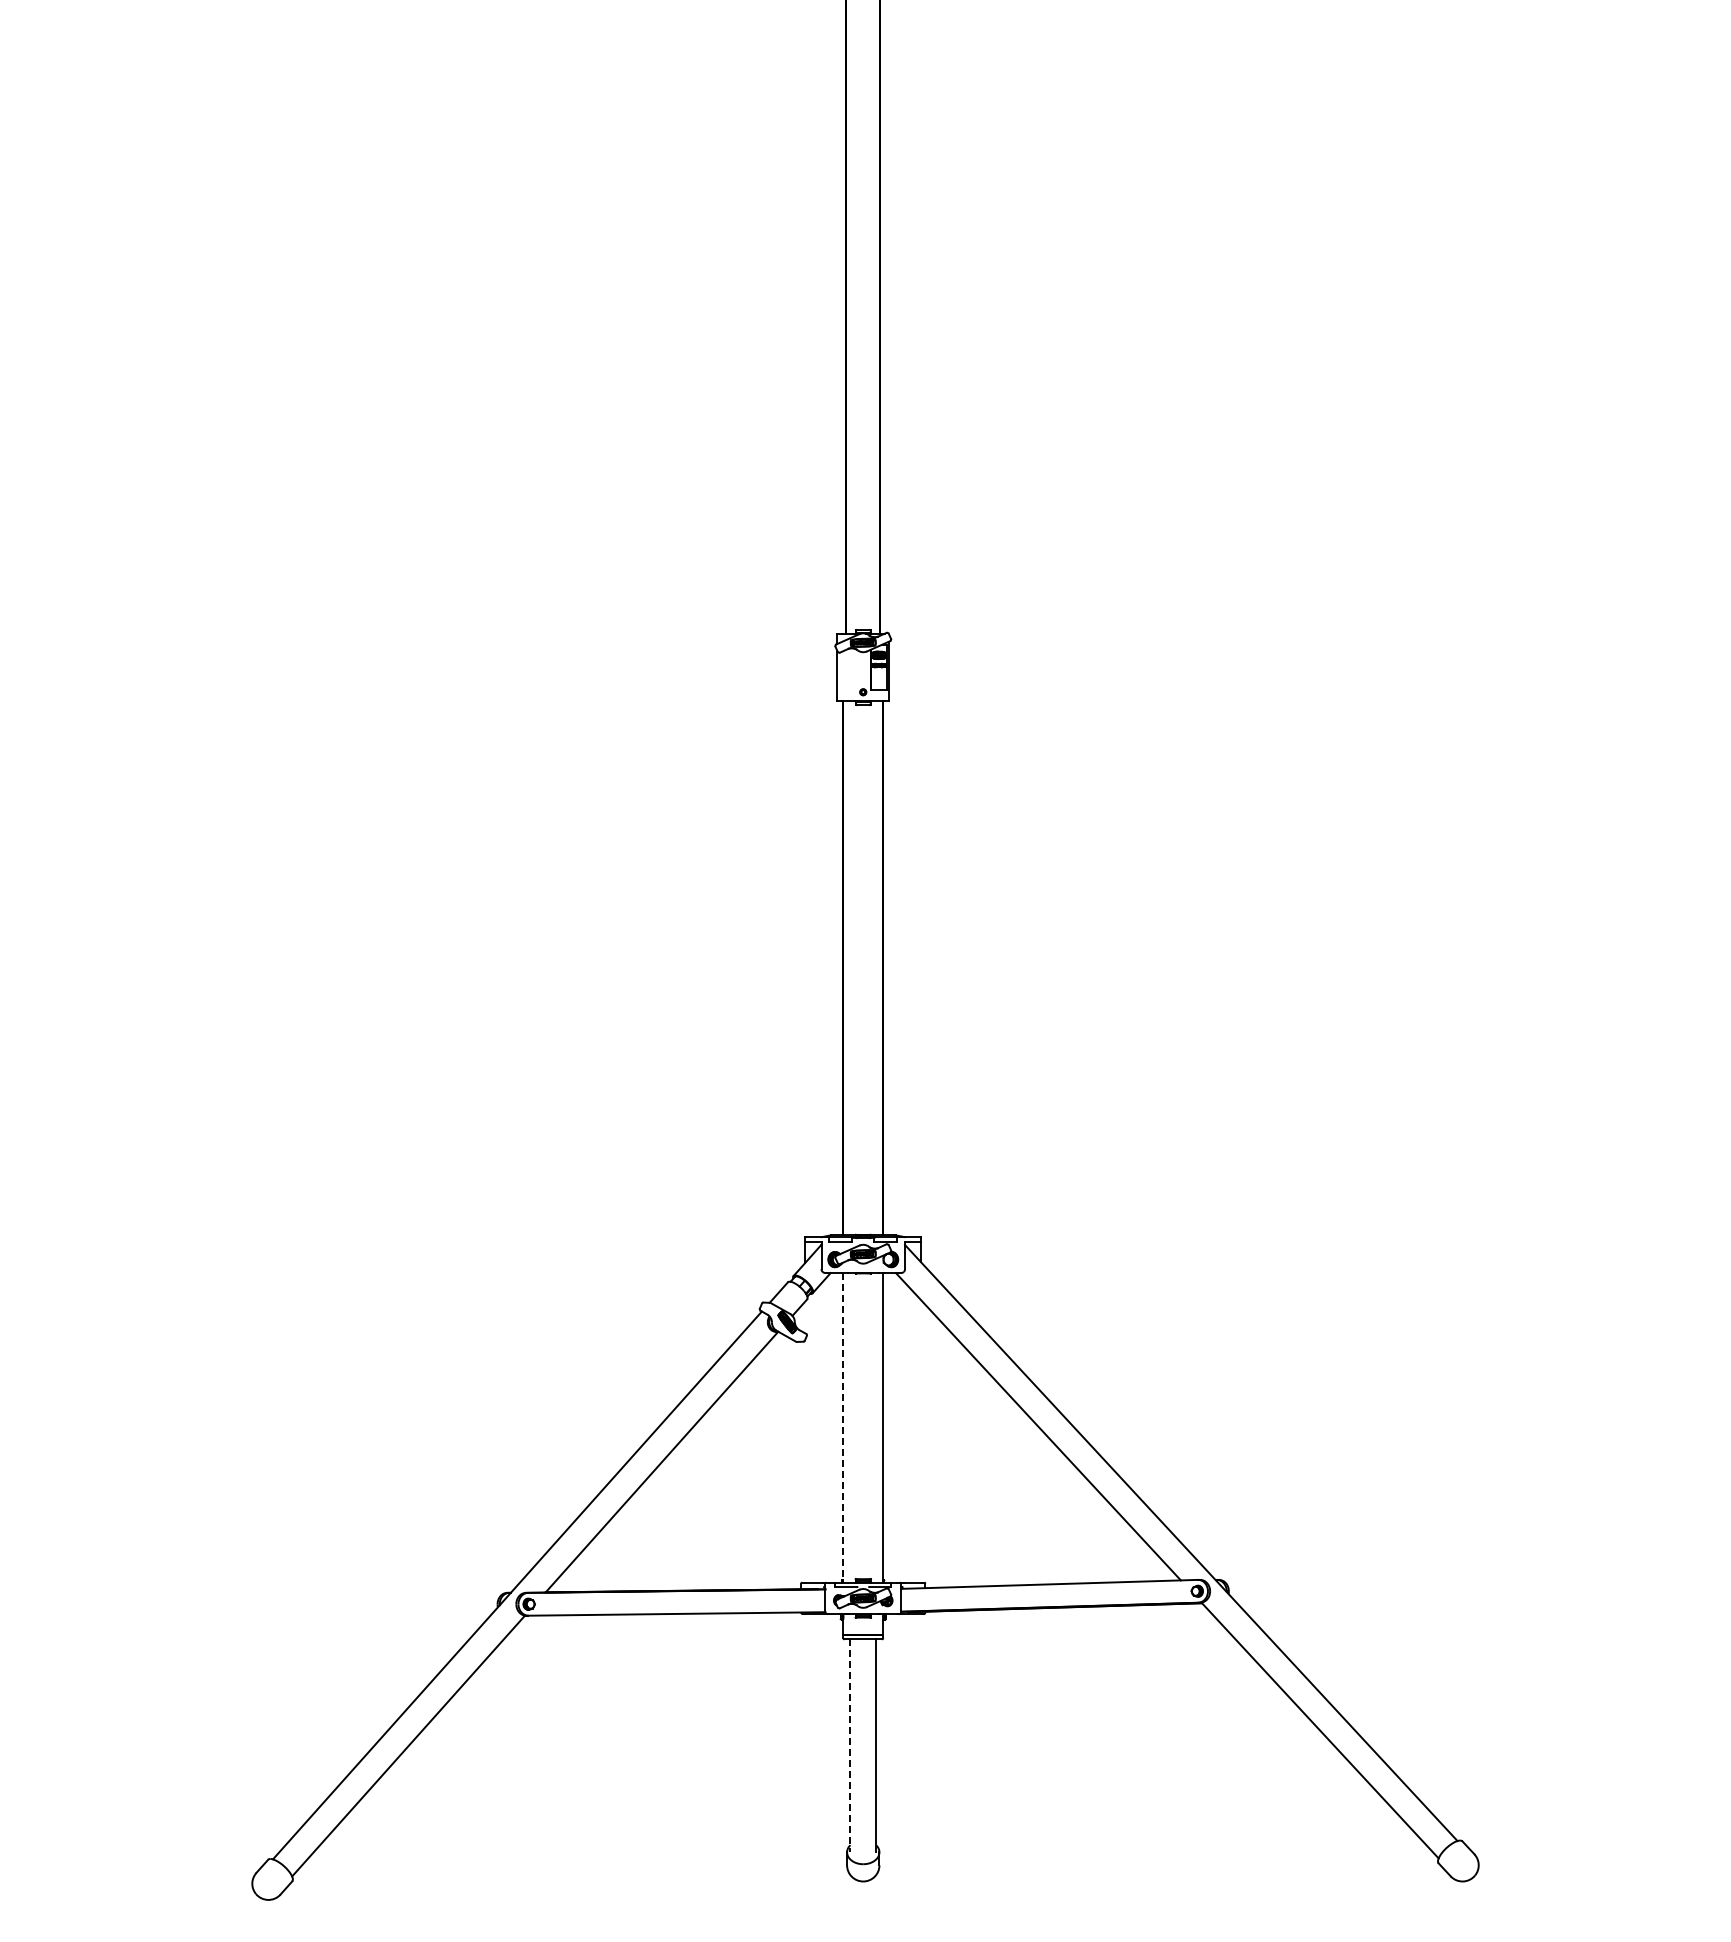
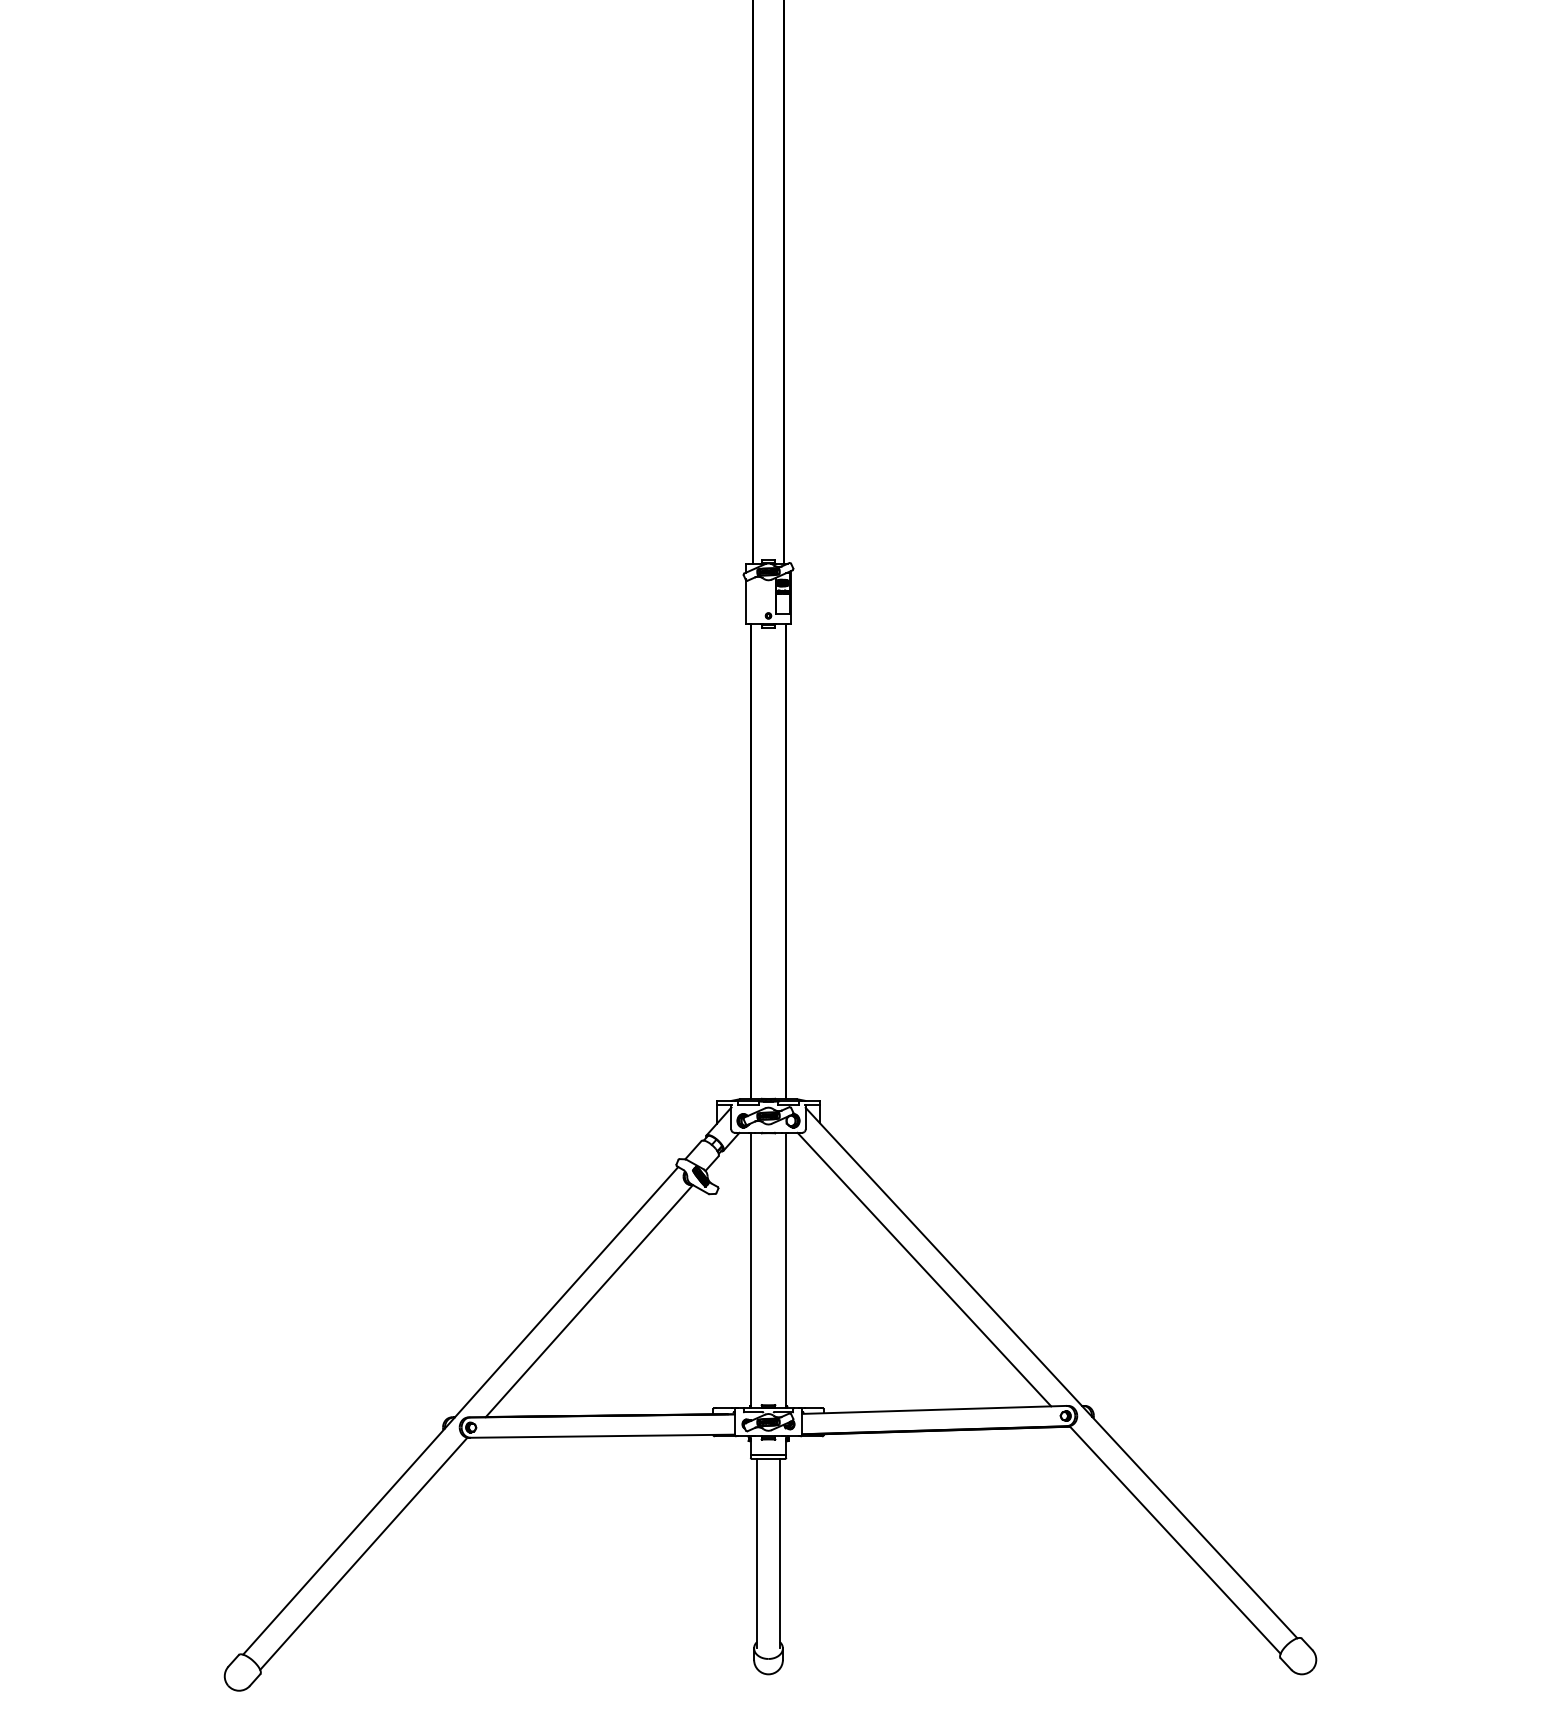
line: (843, 1427) -> (750, 1270), dashed -> solid
line: (850, 1746) -> (757, 1554), dashed -> solid

